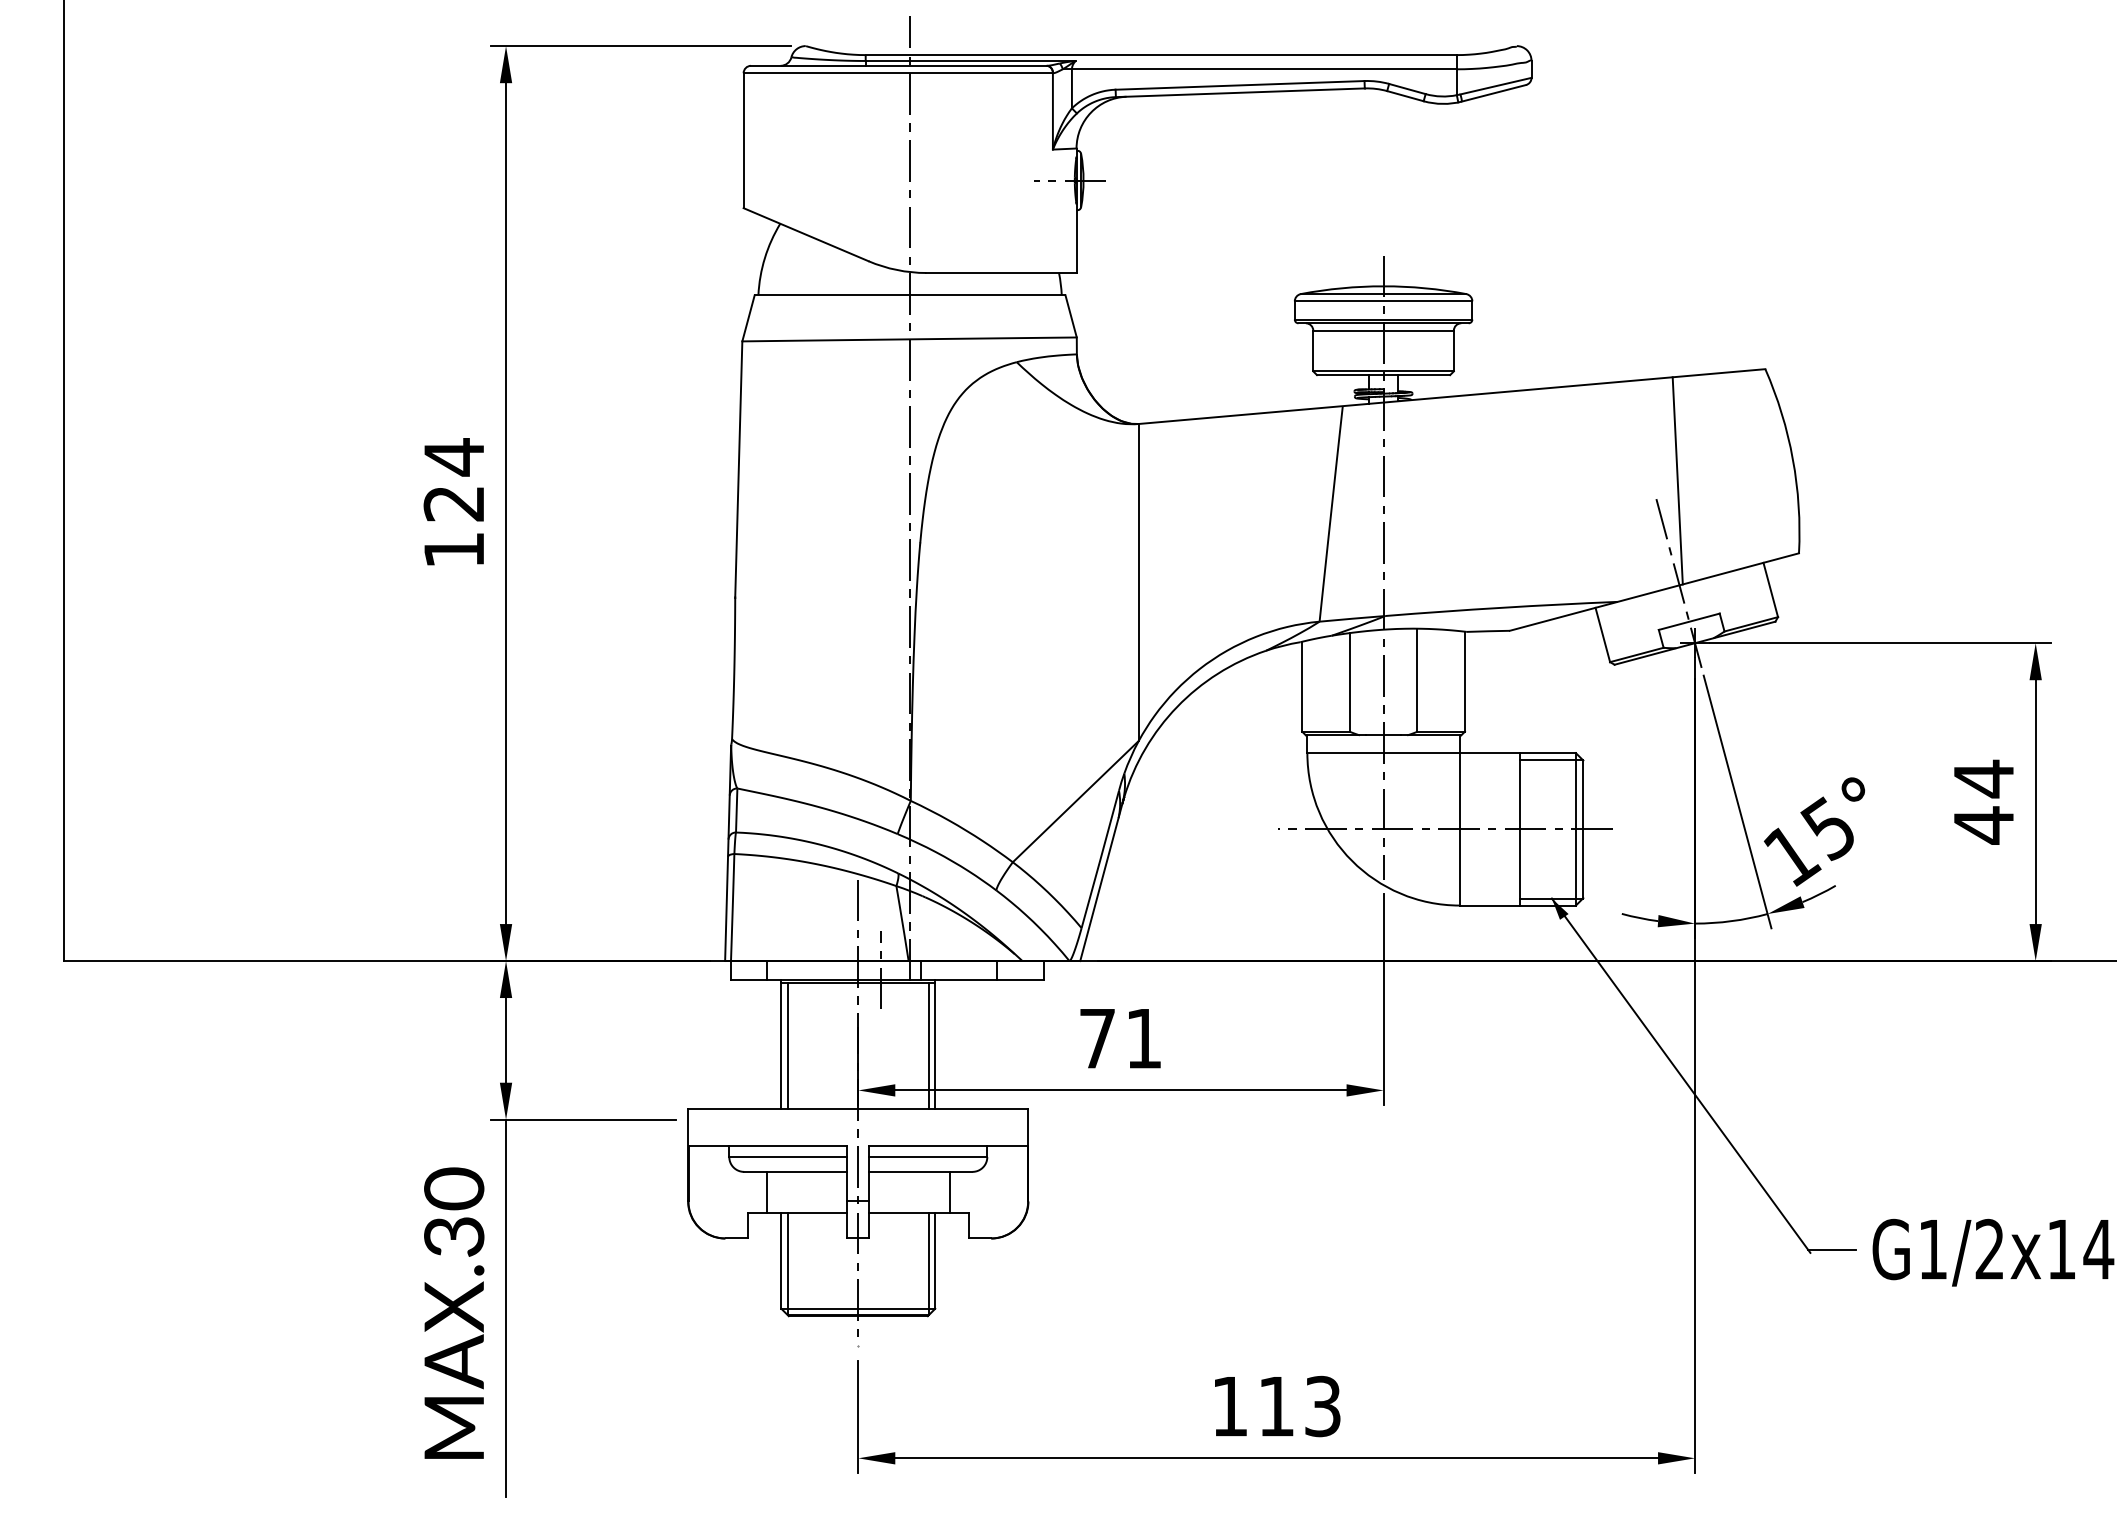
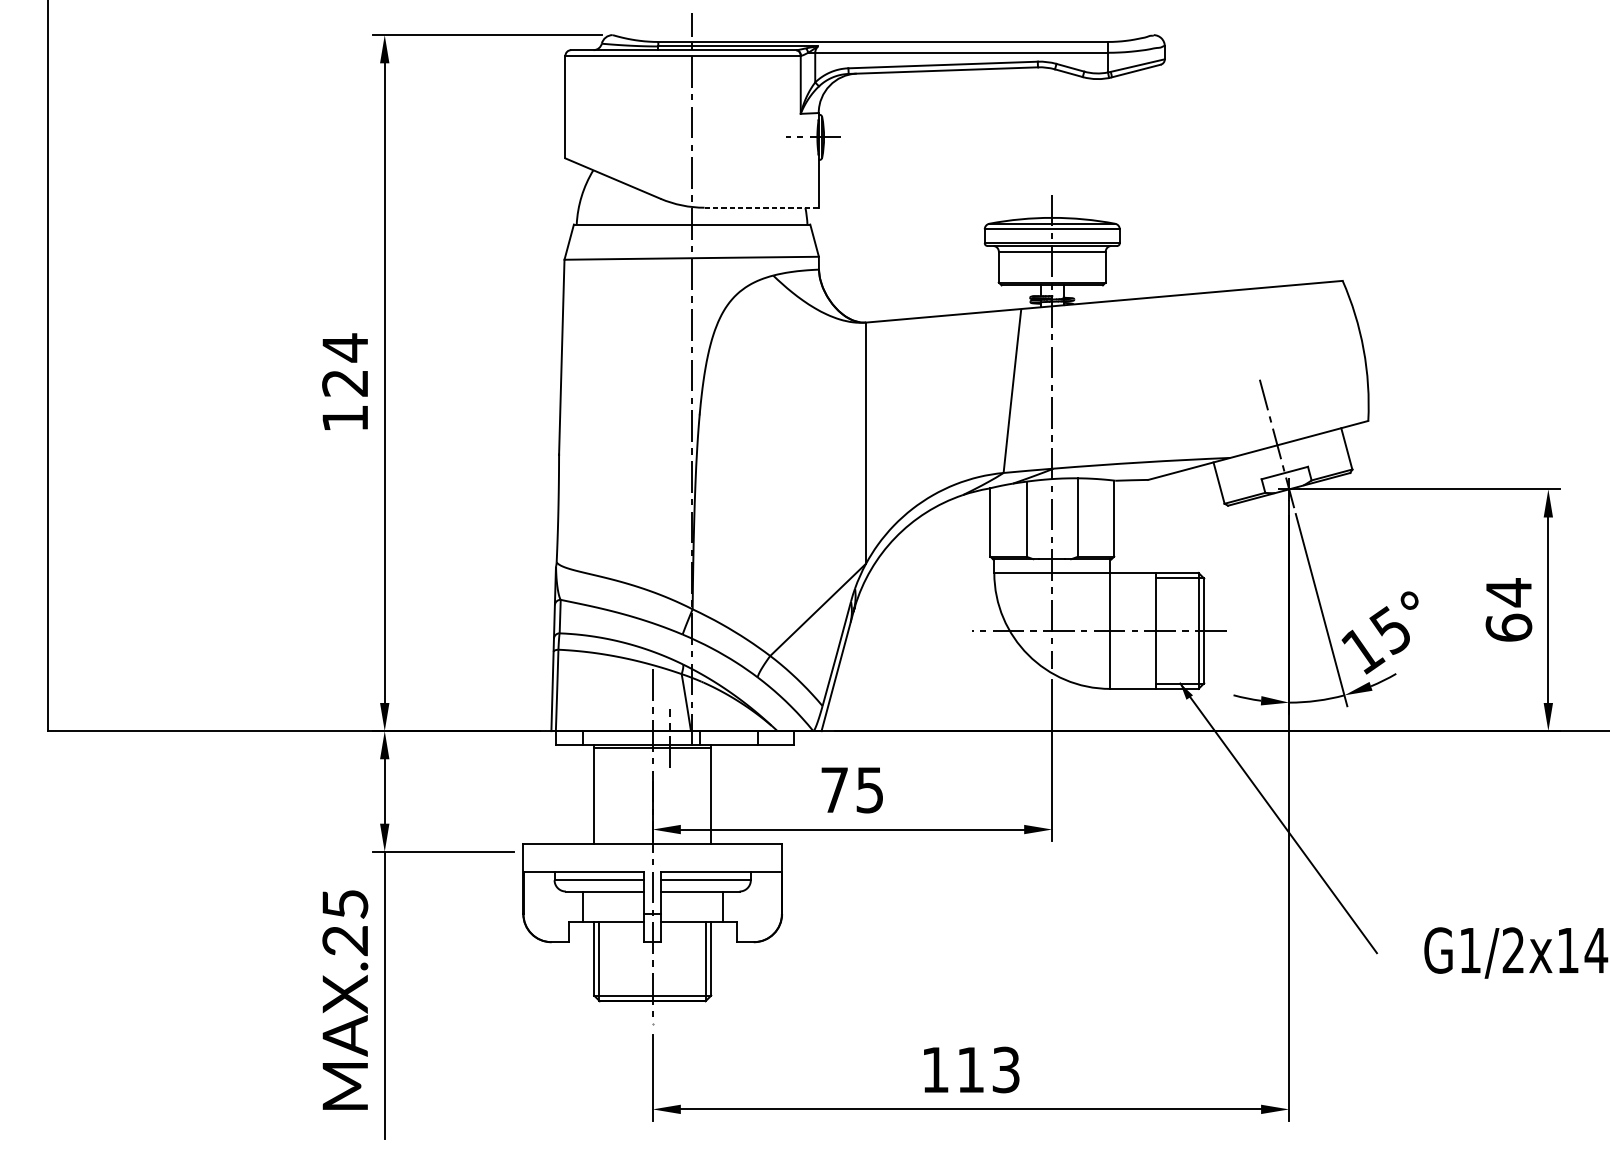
line: (1001, 273) -> (761, 208), solid -> dashed
line: (1677, 480) -> (1275, 365), removed
text: (1983, 825) -> (1508, 628), 44 -> 64
text: (1143, 1039) -> (869, 790), 71 -> 75
line: (788, 1046) -> (599, 796), removed
line: (928, 1046) -> (706, 796), removed
text: (454, 1211) -> (345, 921), MAX.30 -> MAX.25
line: (1832, 1250) -> (1393, 951), removed

